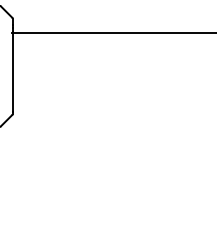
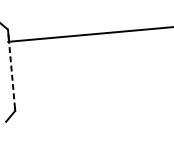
line: (12, 71) -> (11, 74), solid -> dashed

